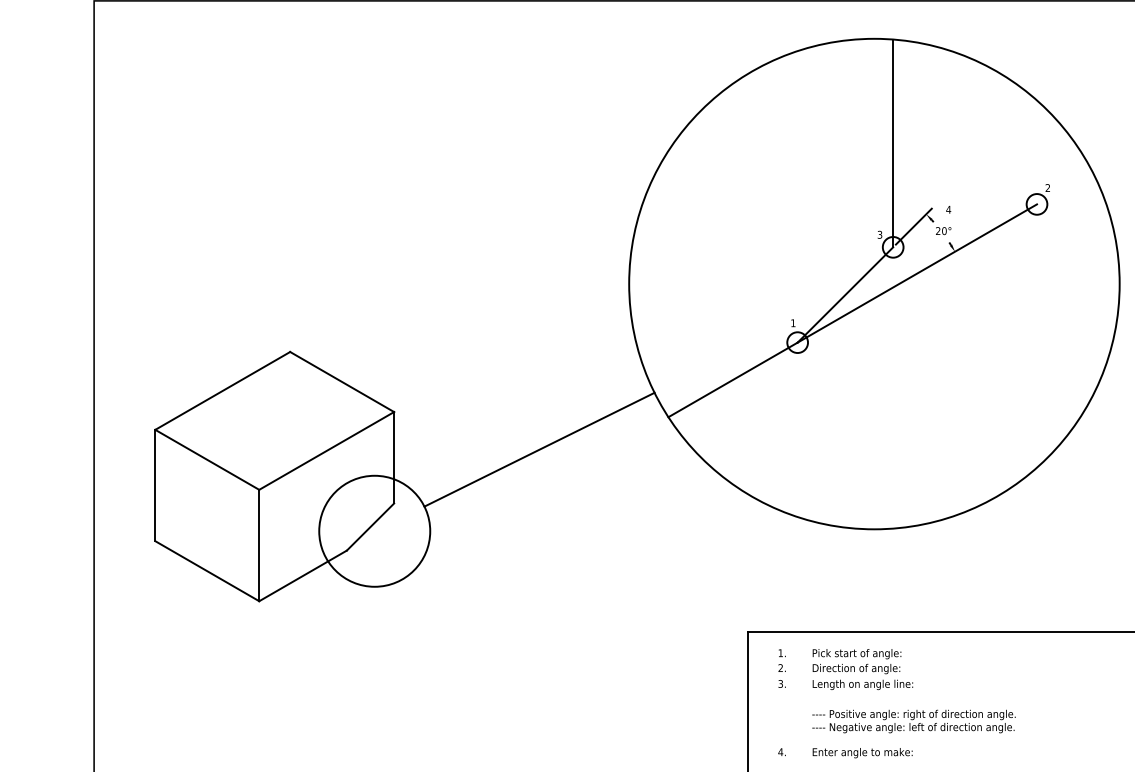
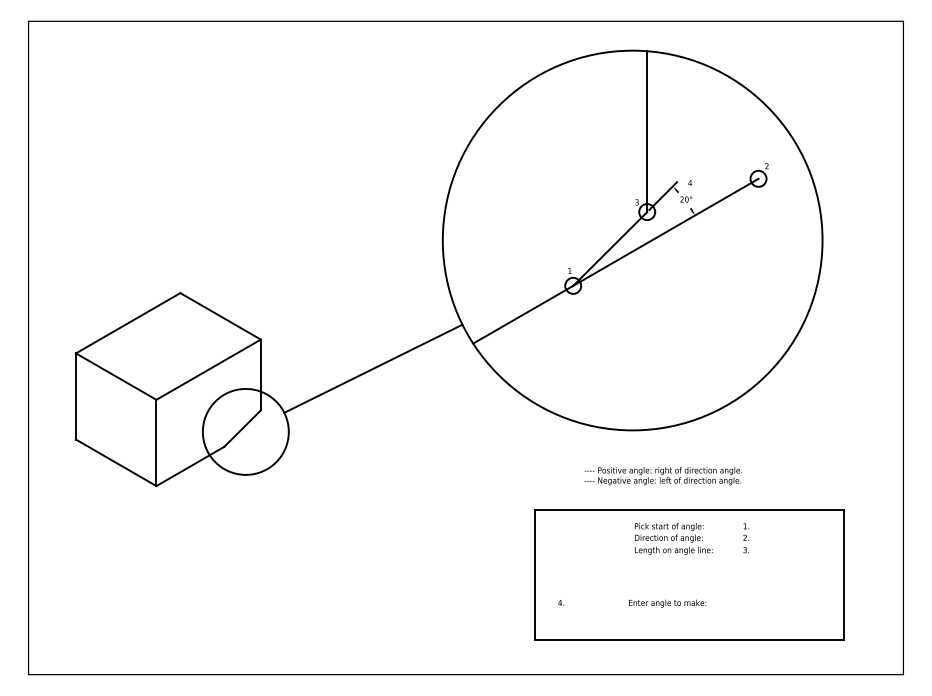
text: (782, 668) -> (746, 538), moved
text: (862, 668) -> (673, 538), moved
text: (912, 721) -> (662, 476), moved
text: (862, 752) -> (667, 603), moved

